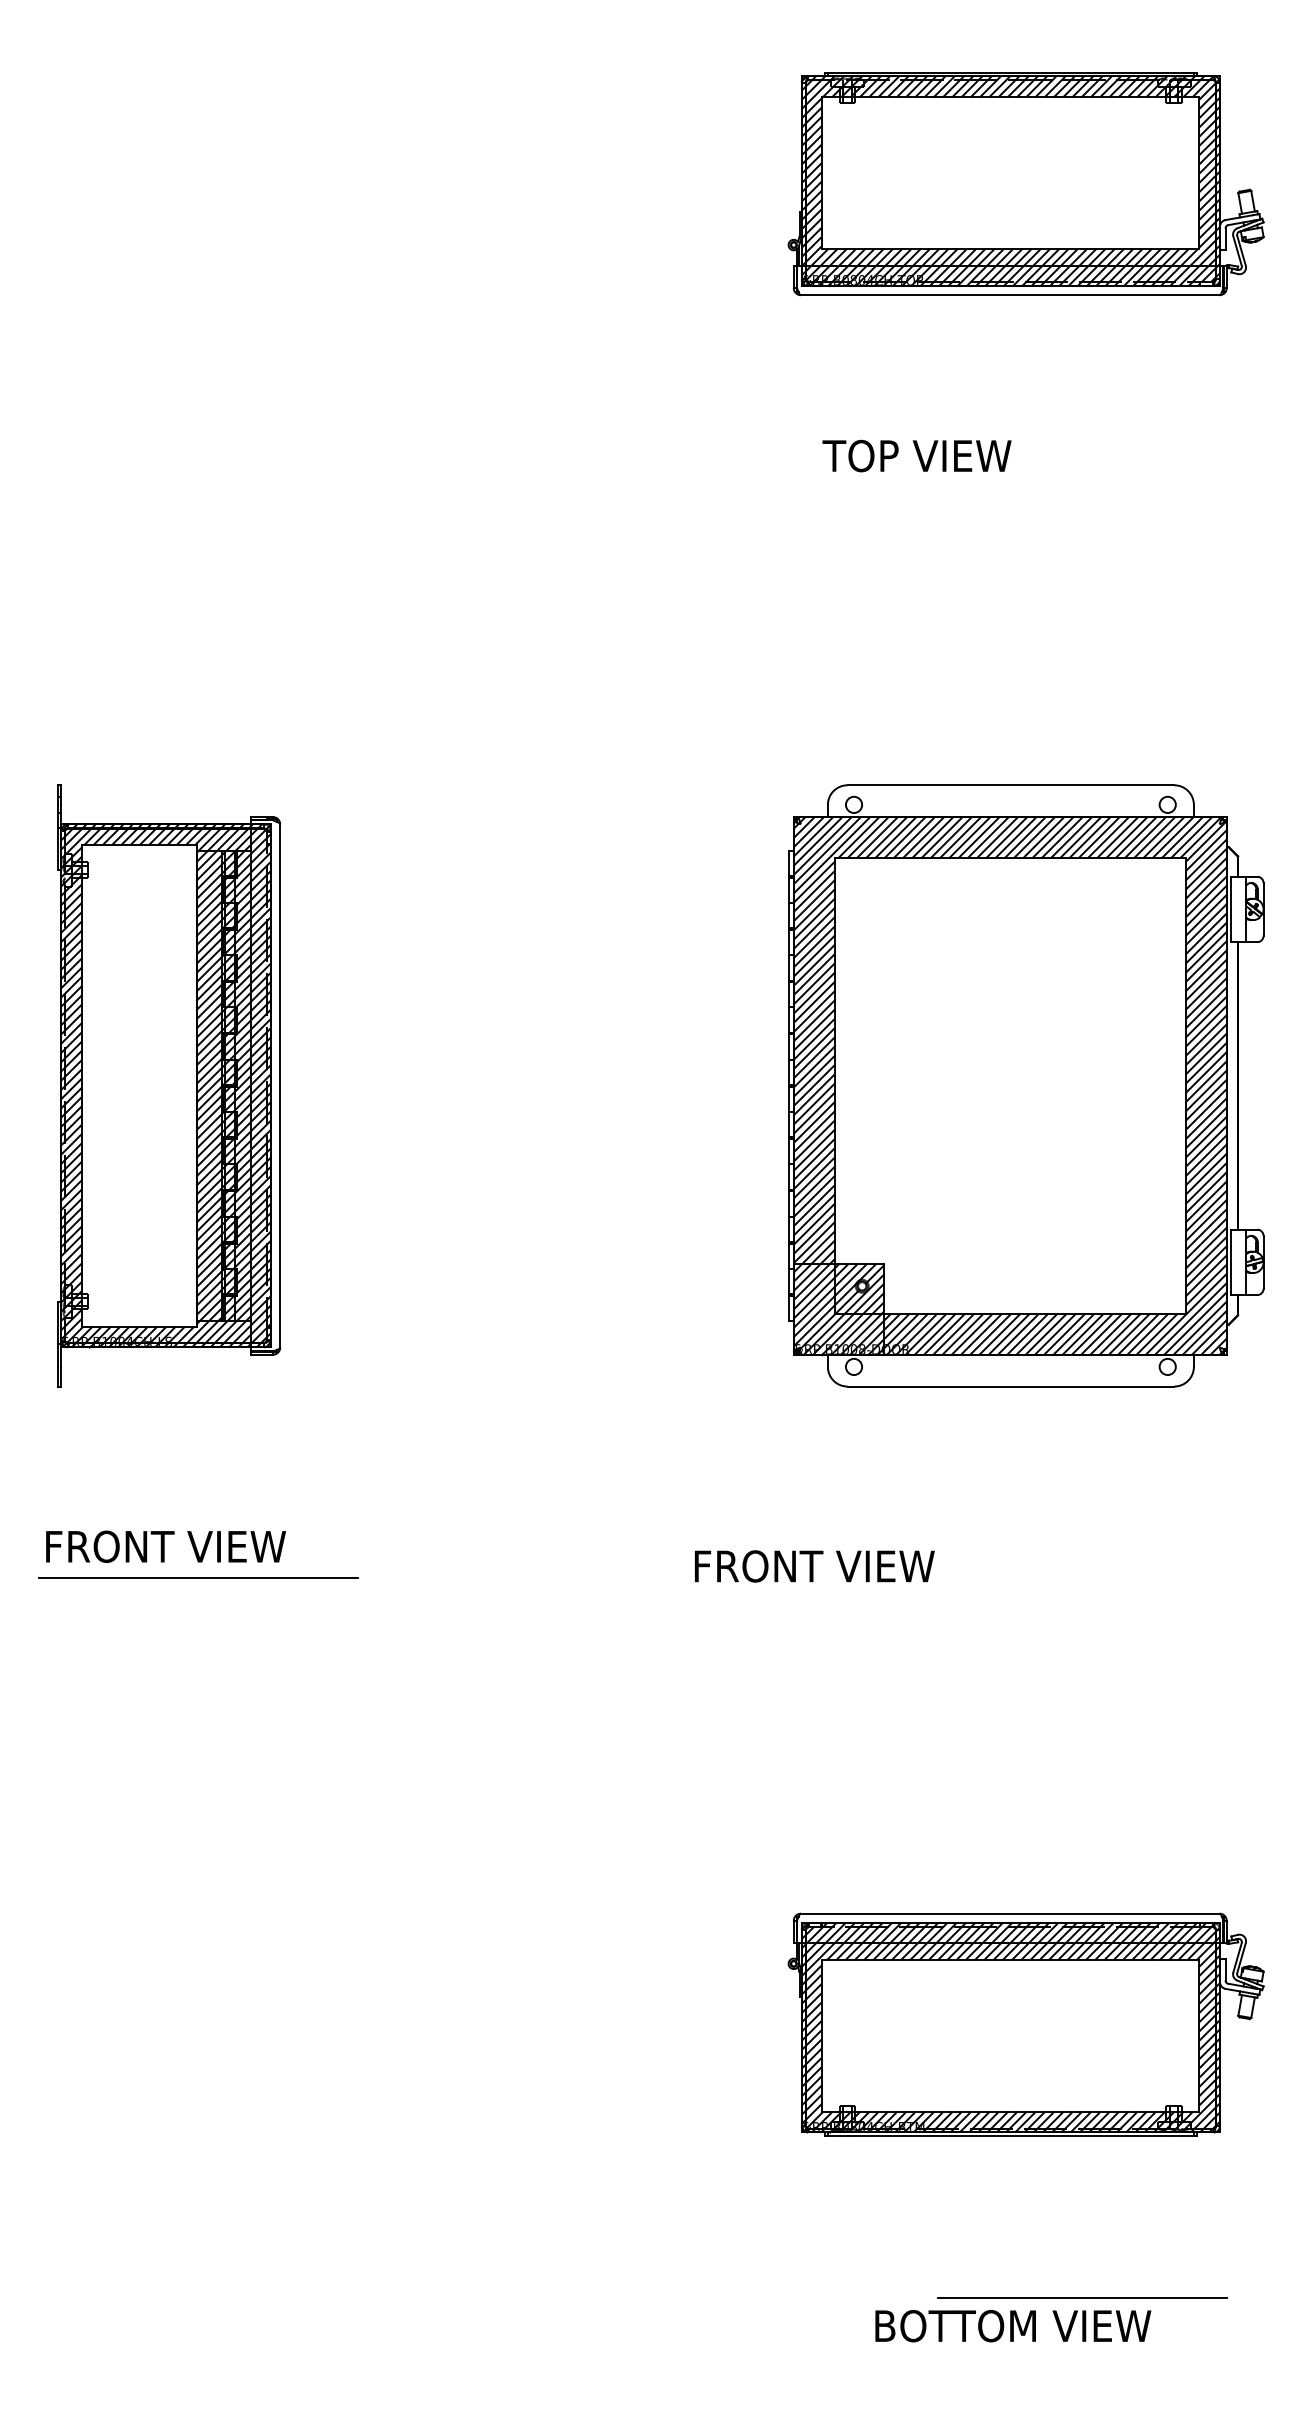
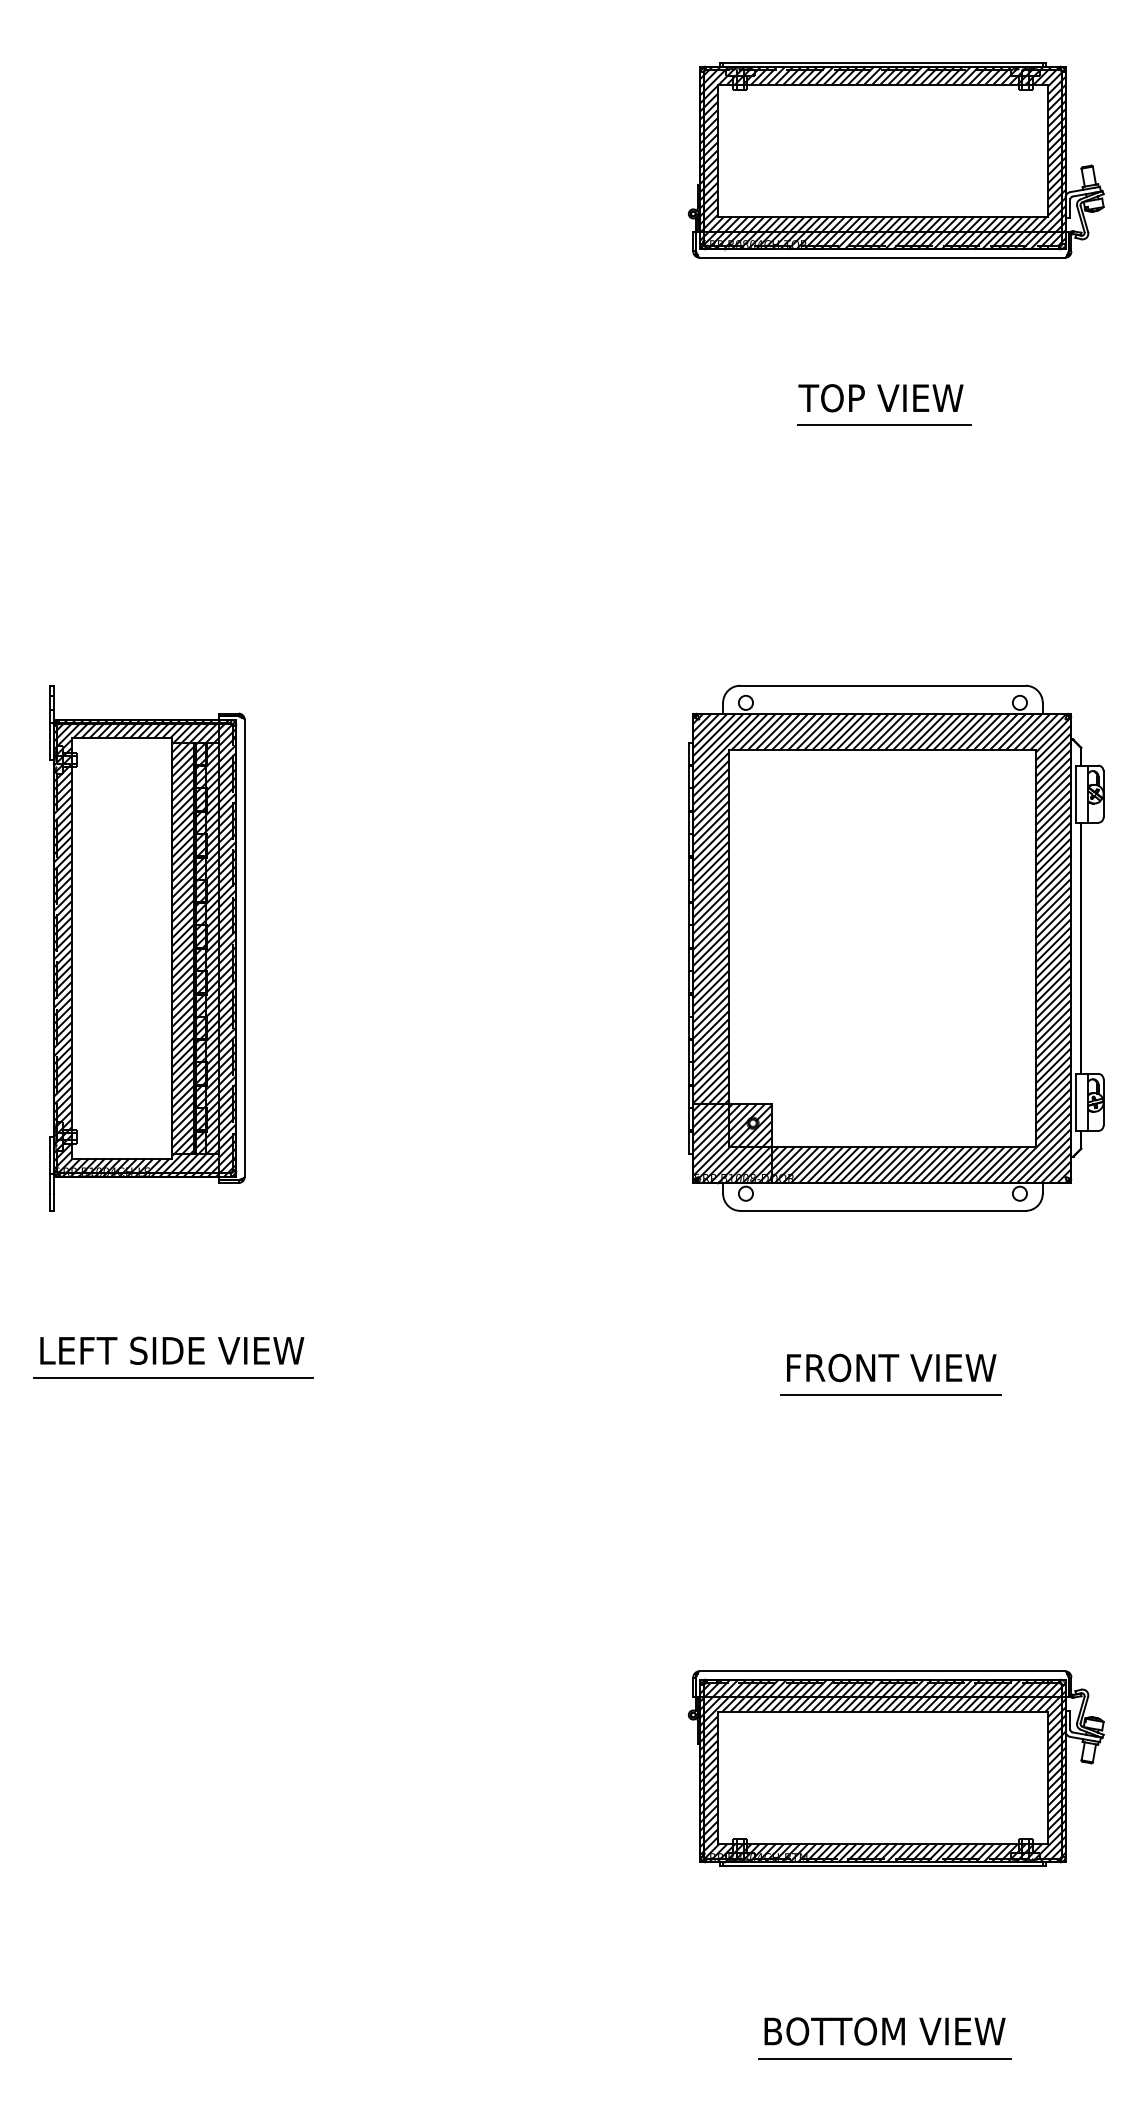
text: (916, 456) -> (880, 398), moved
line: (1012, 487) -> (884, 425), added
text: (198, 1546) -> (173, 1350), FRONT VIEW -> LEFT SIDE VIEW
text: (814, 1565) -> (891, 1367), moved
line: (1019, 1597) -> (890, 1395), added
line: (1082, 2297) -> (884, 2058), moved

